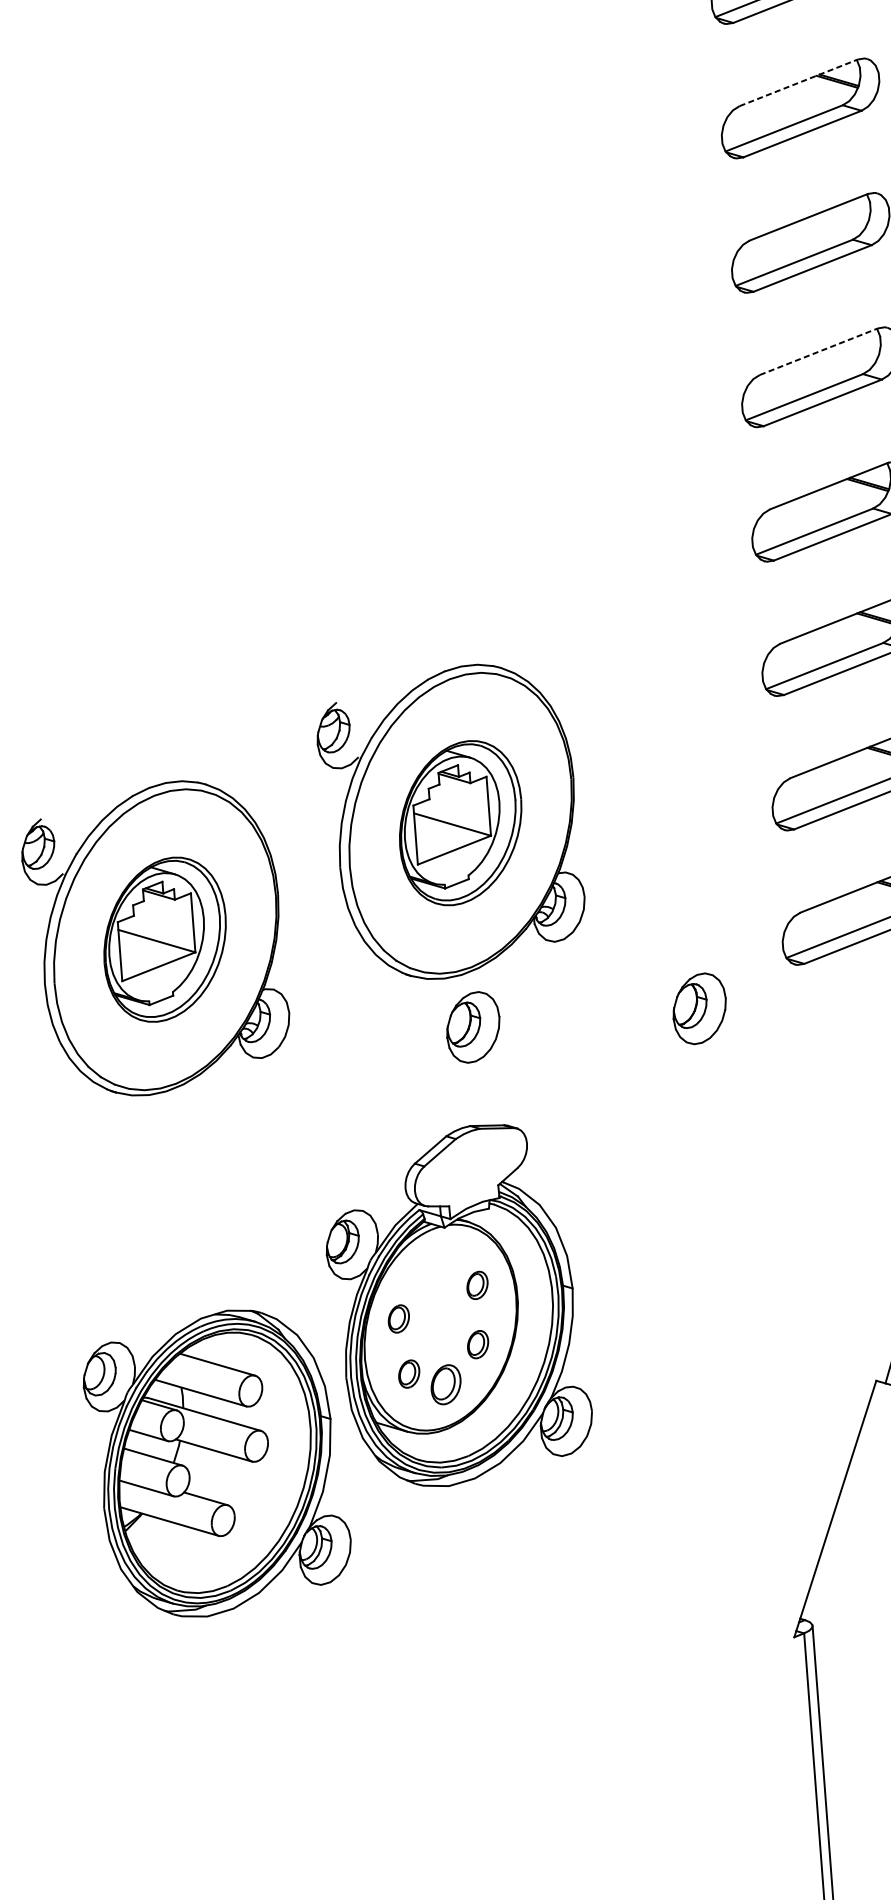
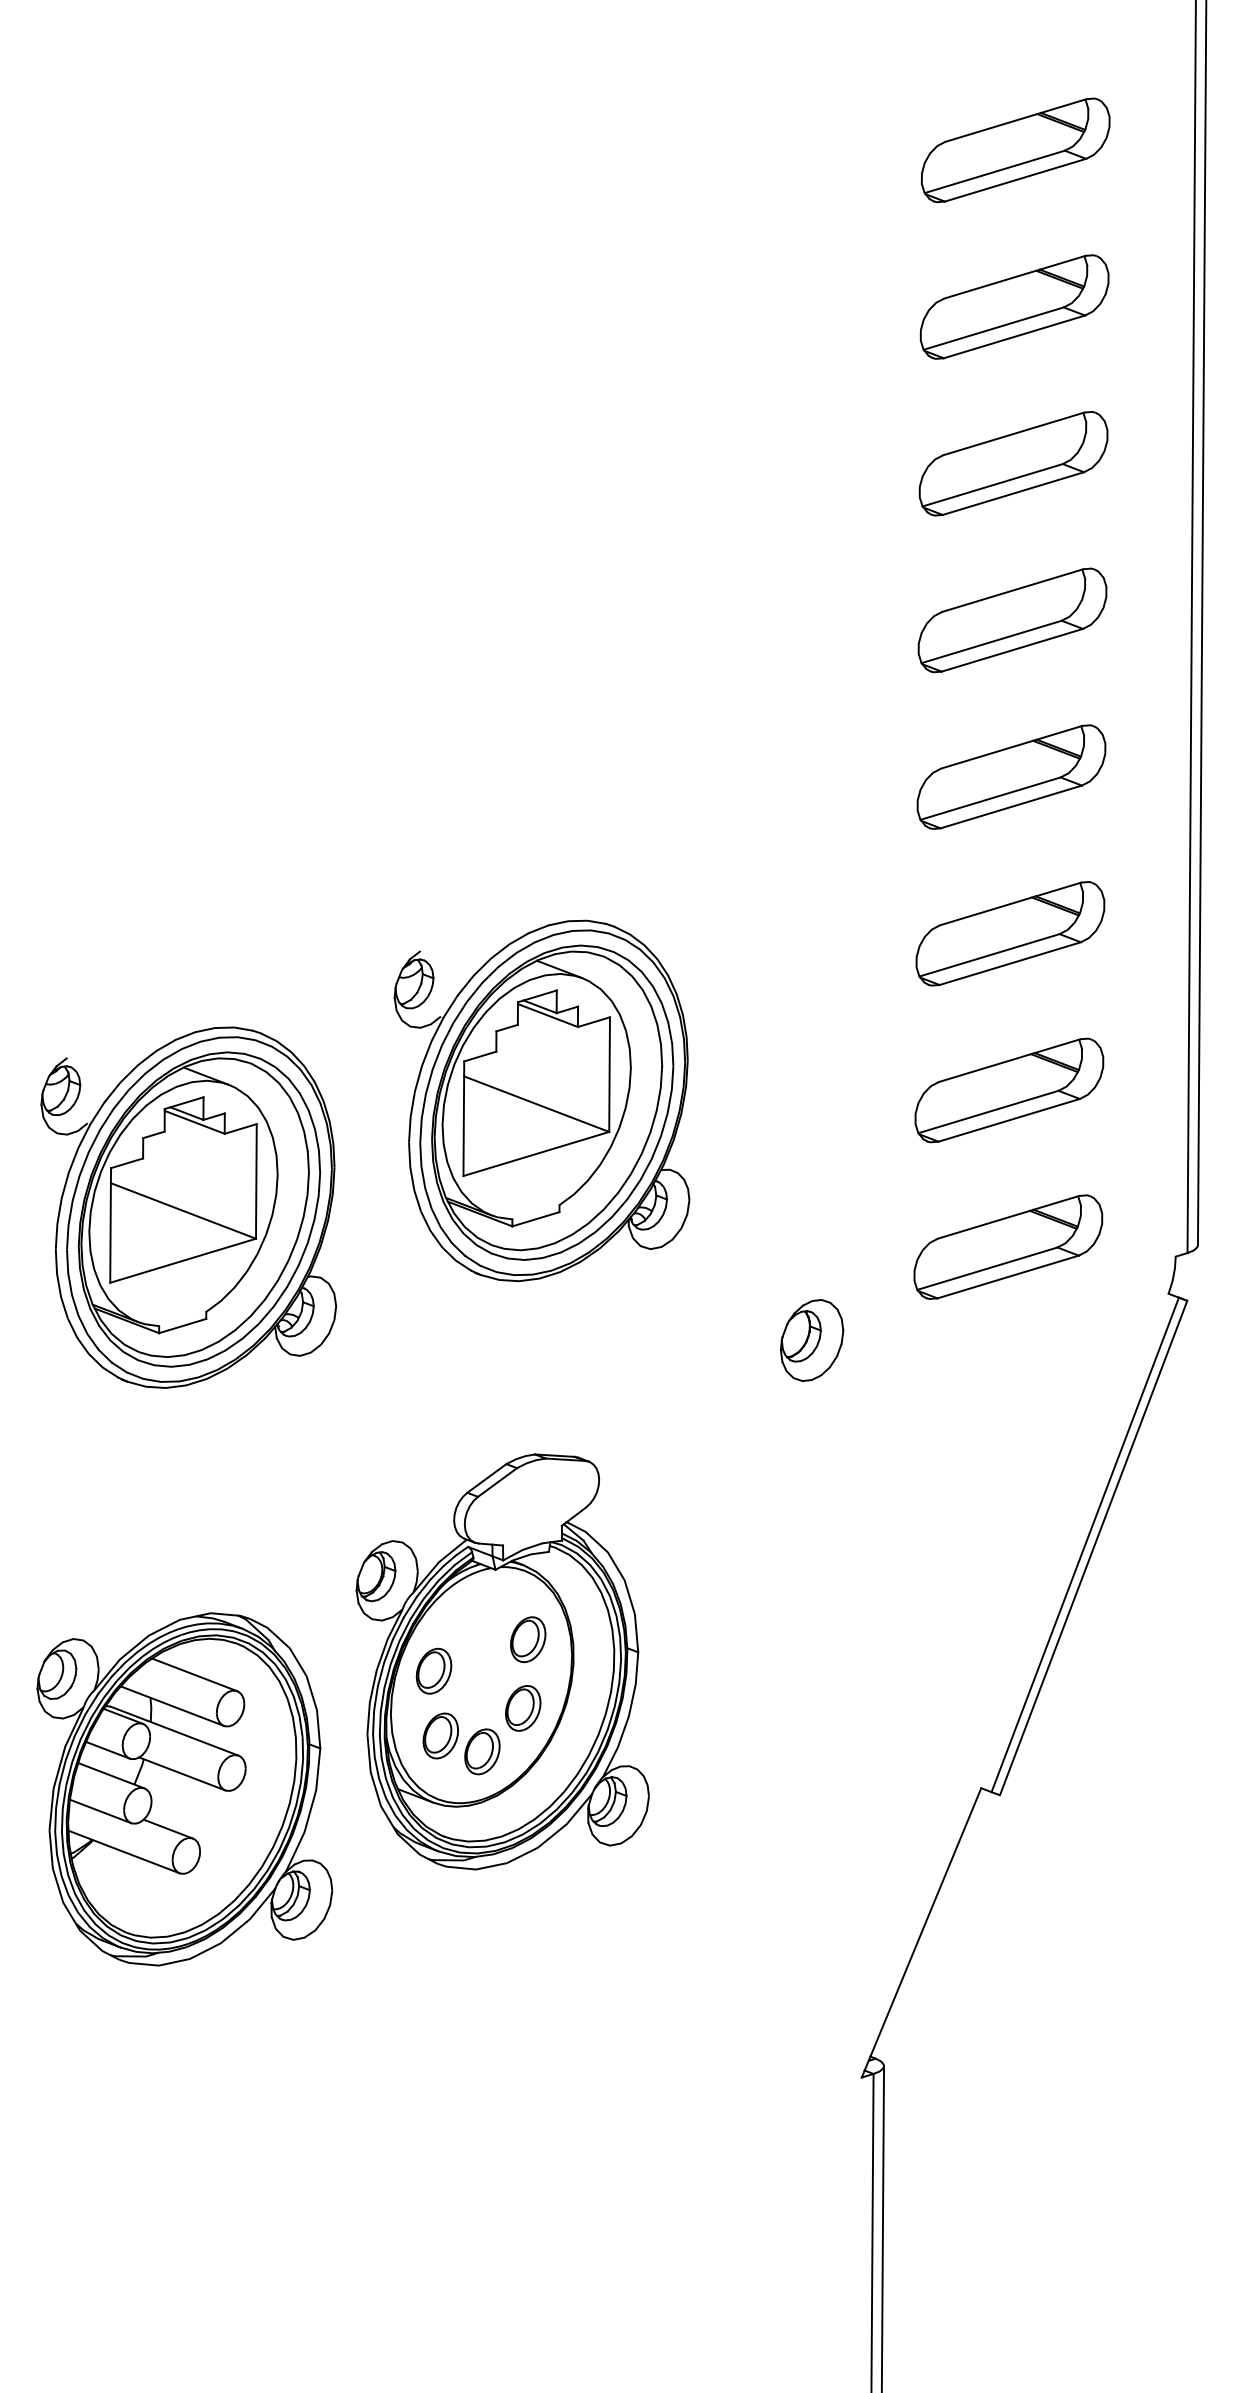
line: (798, 83) -> (1014, 277), dashed -> solid
line: (818, 351) -> (1012, 590), dashed -> solid
part: (460, 823) -> (552, 1102), size x1.67
part: (164, 939) -> (198, 1209), size x1.67
part: (473, 1027) -> (548, 1340), removed
part: (477, 1285) -> (528, 1639), size x1.43
part: (398, 1318) -> (433, 1670), size x1.43
part: (478, 1344) -> (523, 1708), size x1.43
part: (408, 1373) -> (440, 1735), size x1.43
part: (216, 1463) -> (184, 1789), moved

